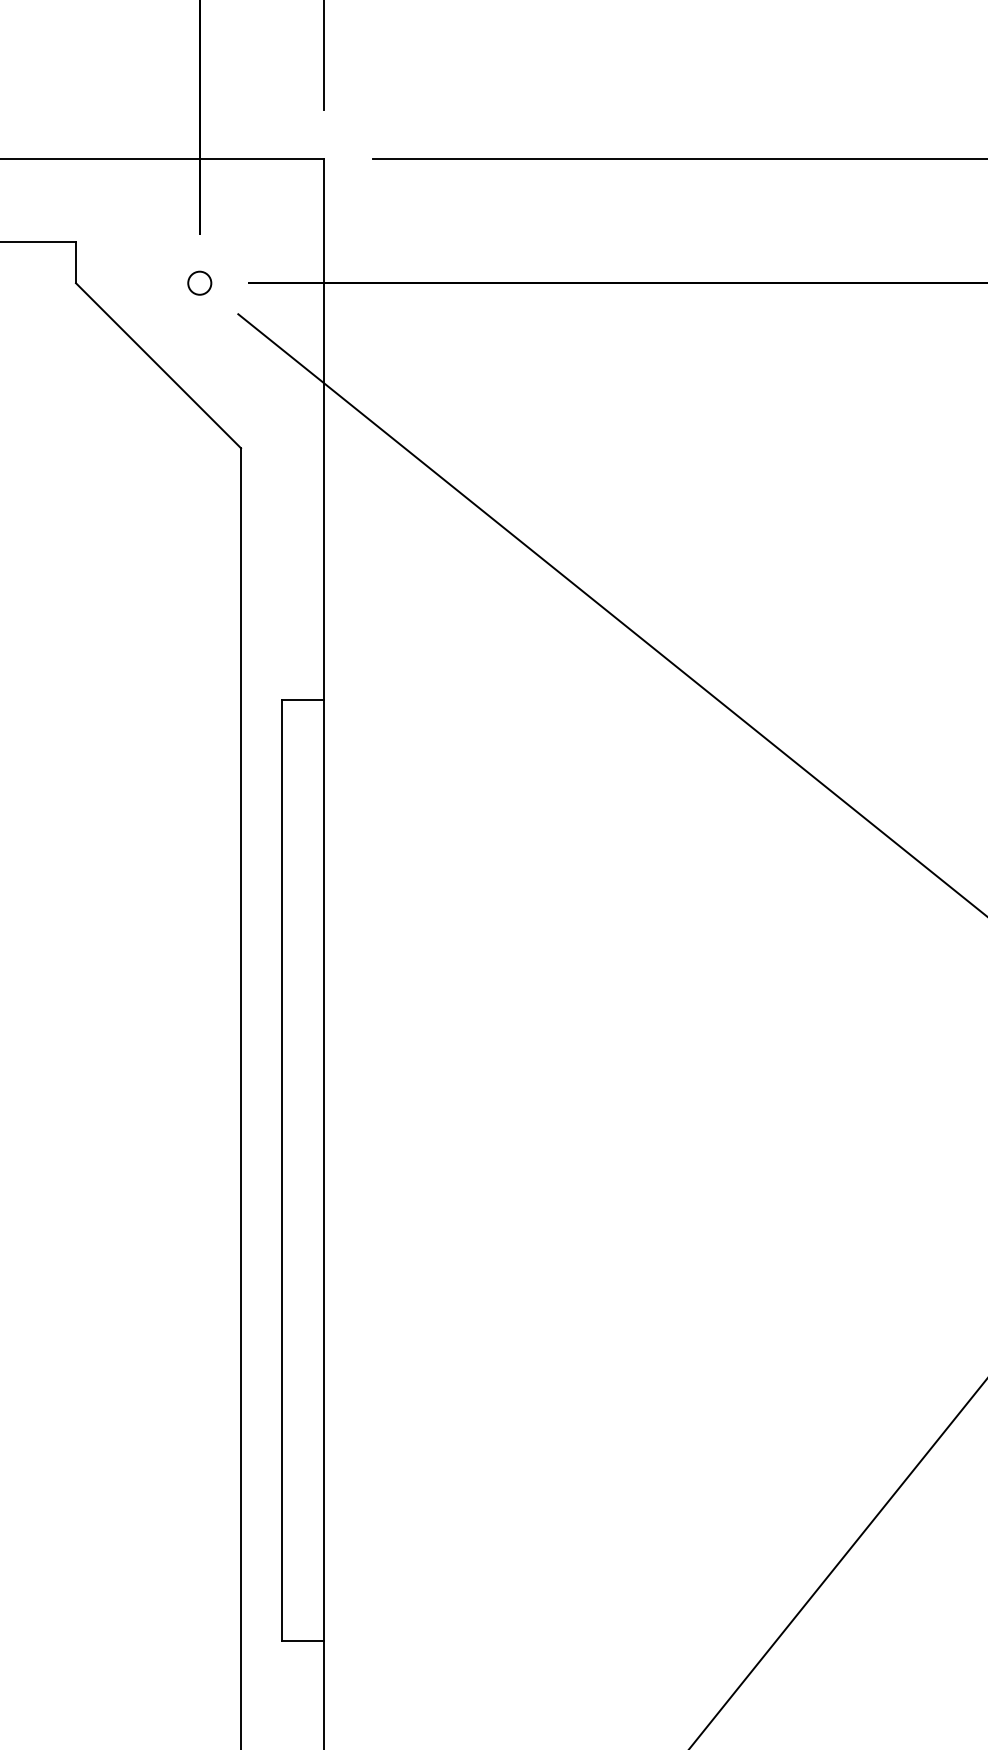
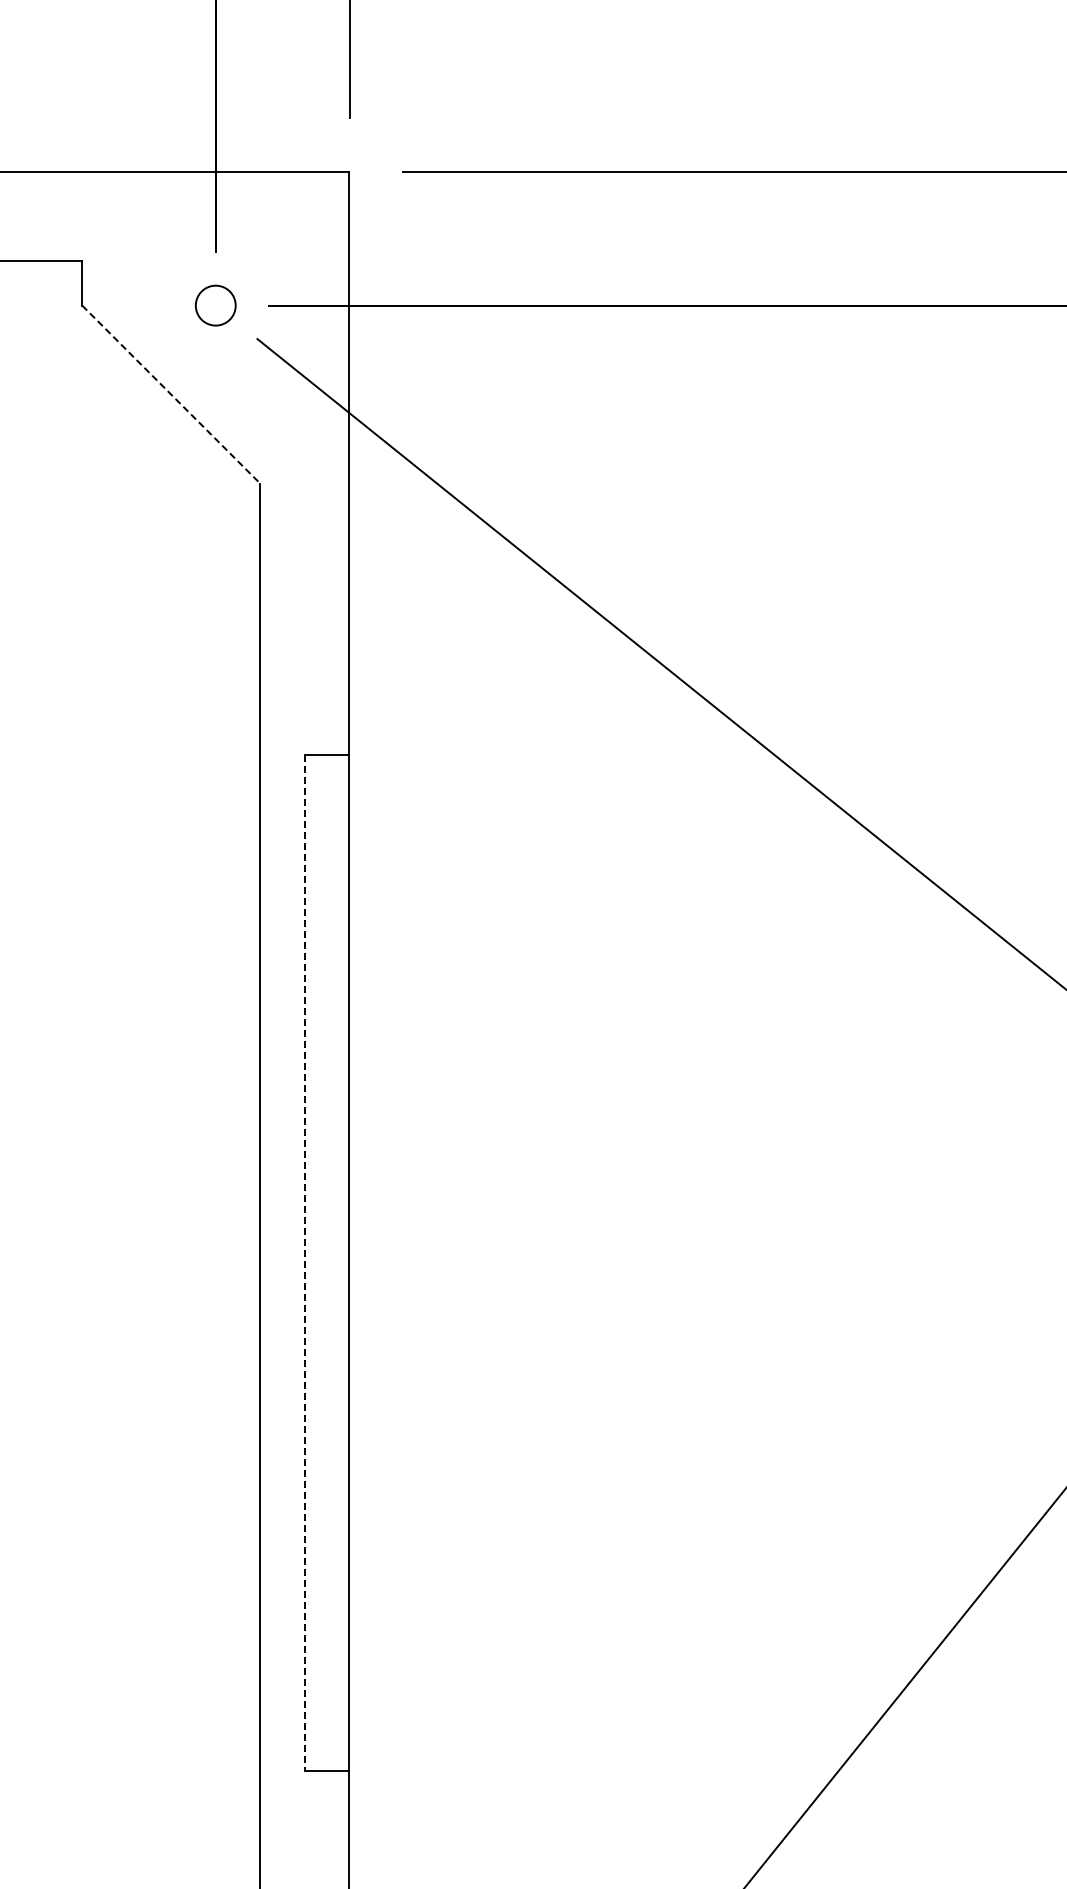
circle: (199, 283) -> (215, 305), size x1.6
line: (158, 365) -> (171, 394), solid -> dashed
line: (281, 1170) -> (304, 1263), solid -> dashed

